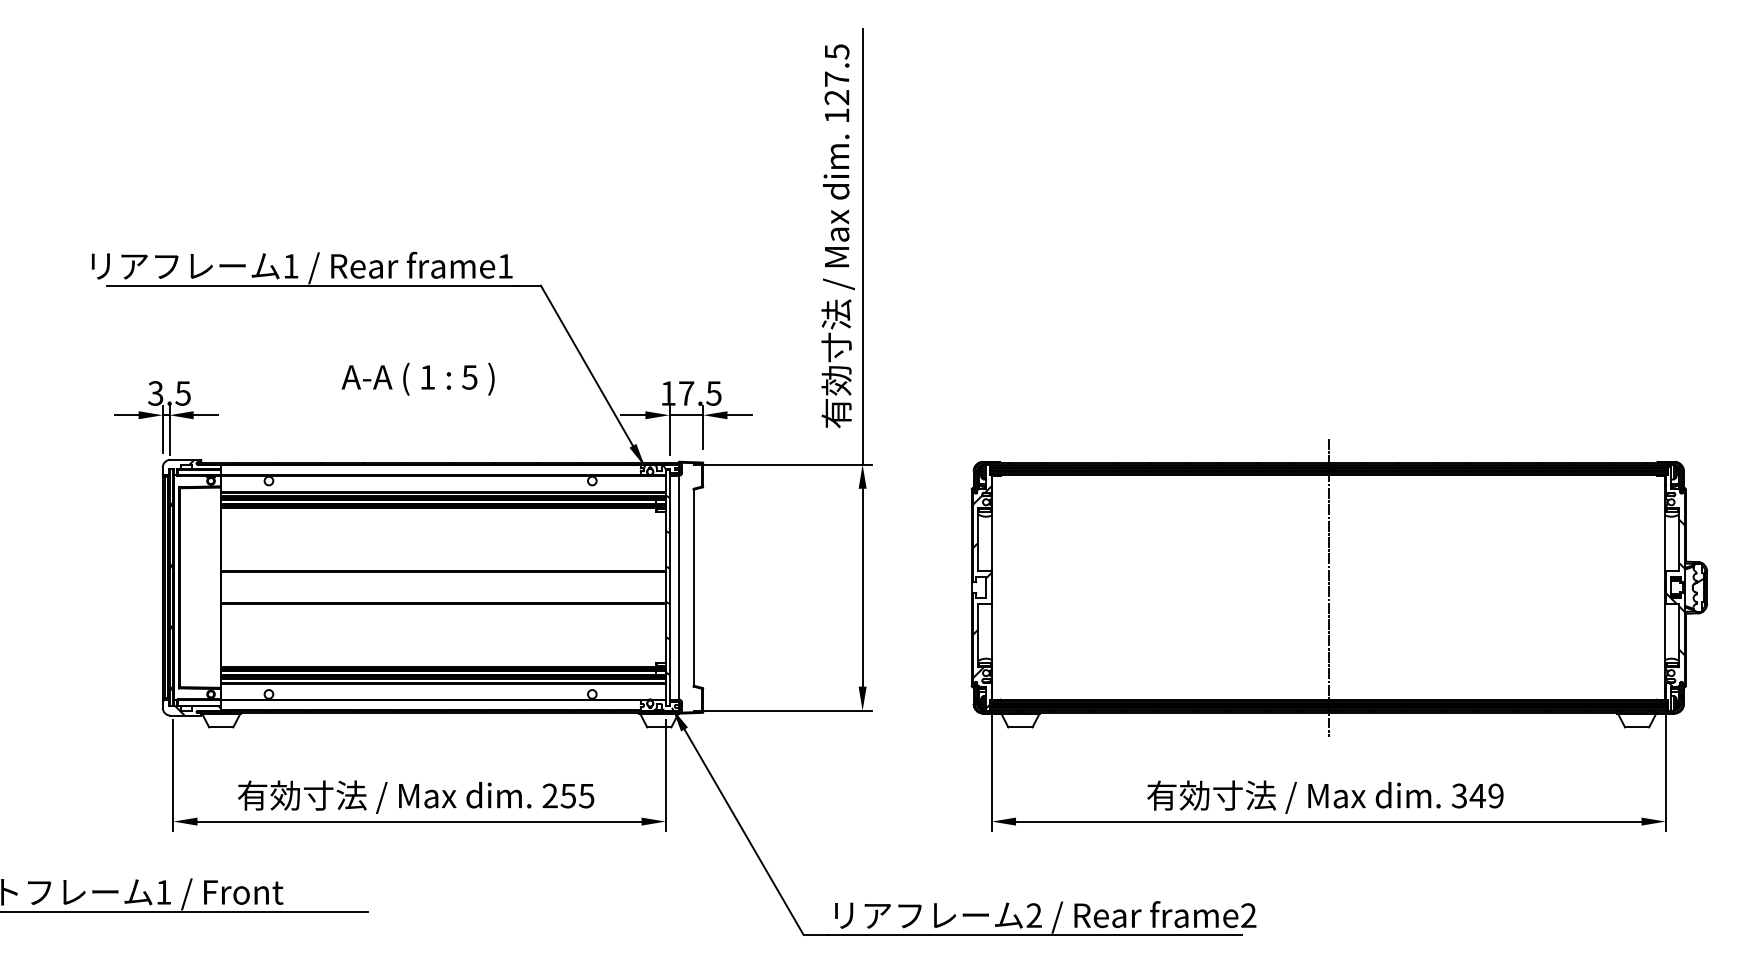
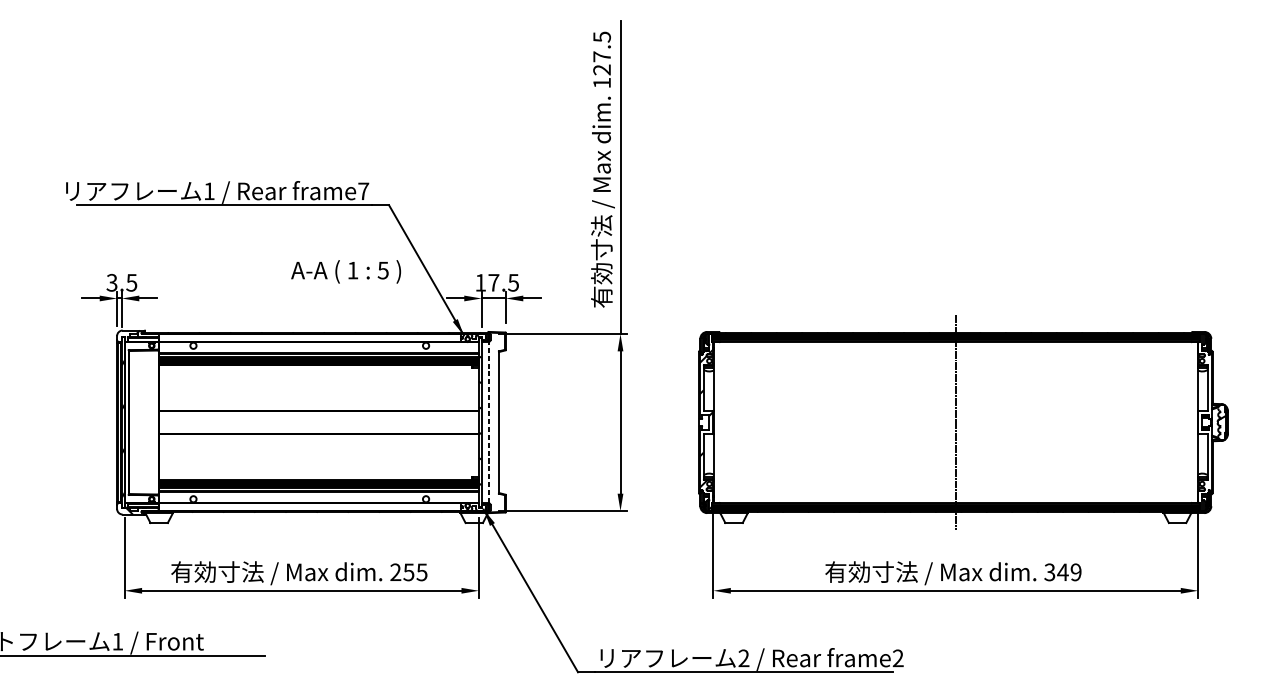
text: (505, 266) -> (363, 191), frame1 -> frame7
text: (417, 378) -> (345, 271), moved
hatch: (1674, 575) -> (1204, 413), removed
line: (679, 587) -> (488, 422), solid -> dashed

